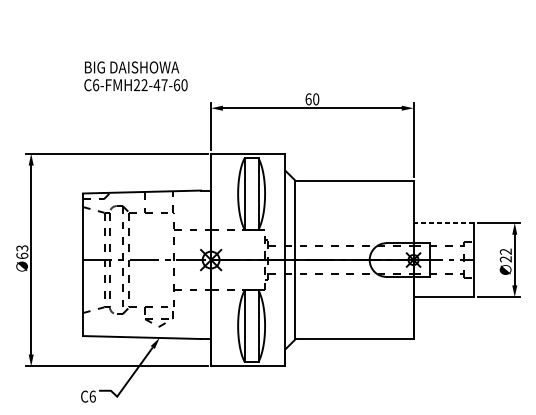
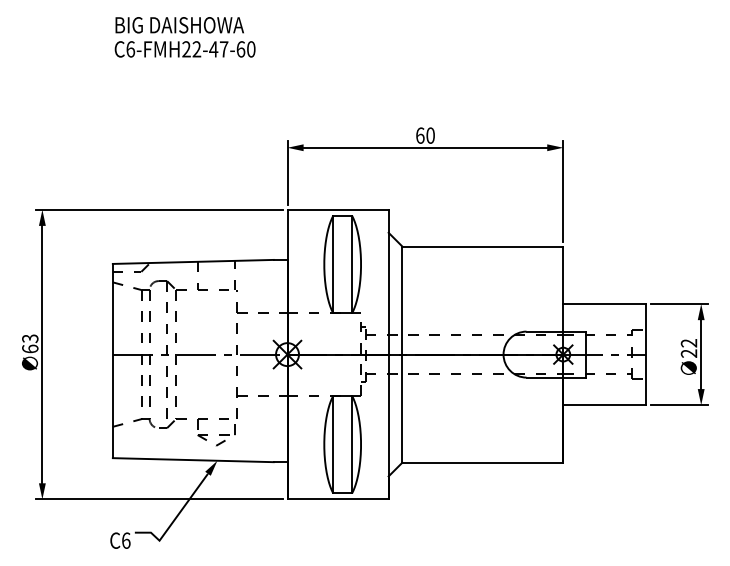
text: (135, 76) -> (184, 37), moved
line: (443, 223) -> (604, 304), dashed -> solid

